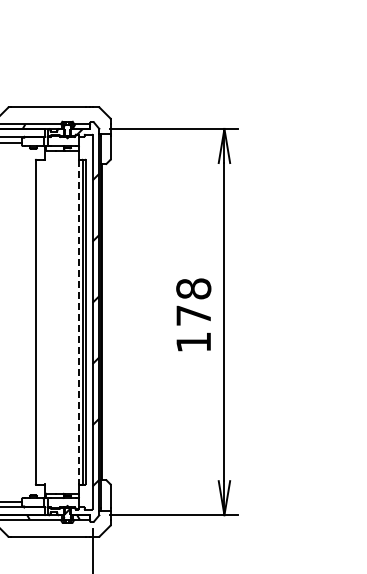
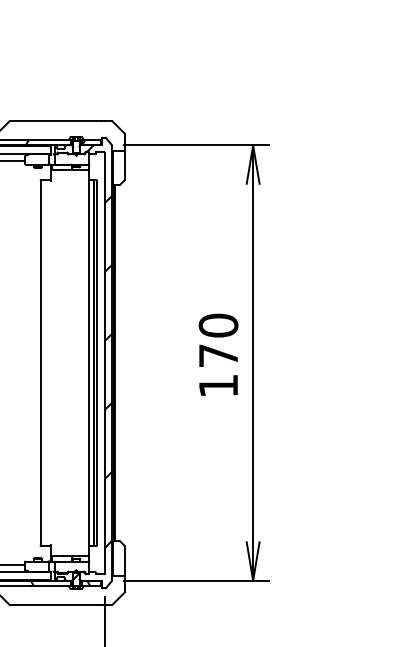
text: (193, 288) -> (218, 325), 178 -> 170
line: (78, 322) -> (88, 363), dashed -> solid

